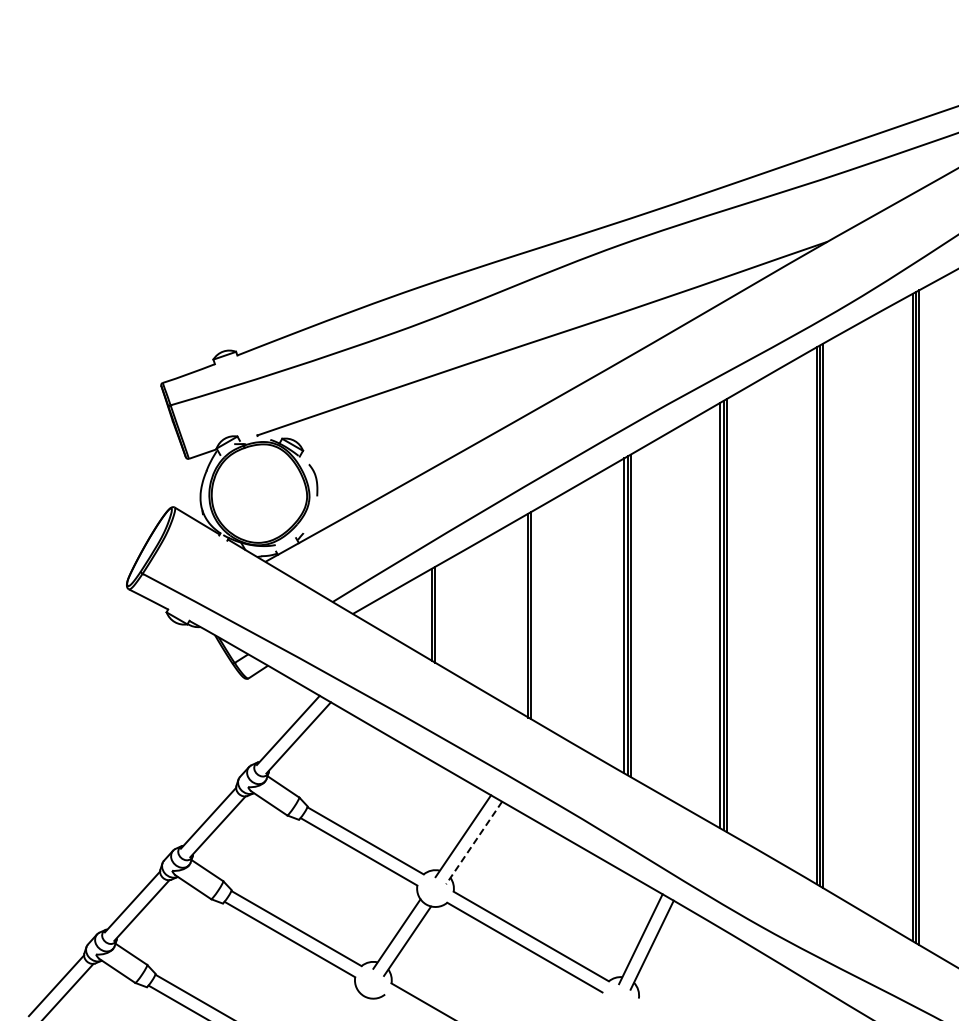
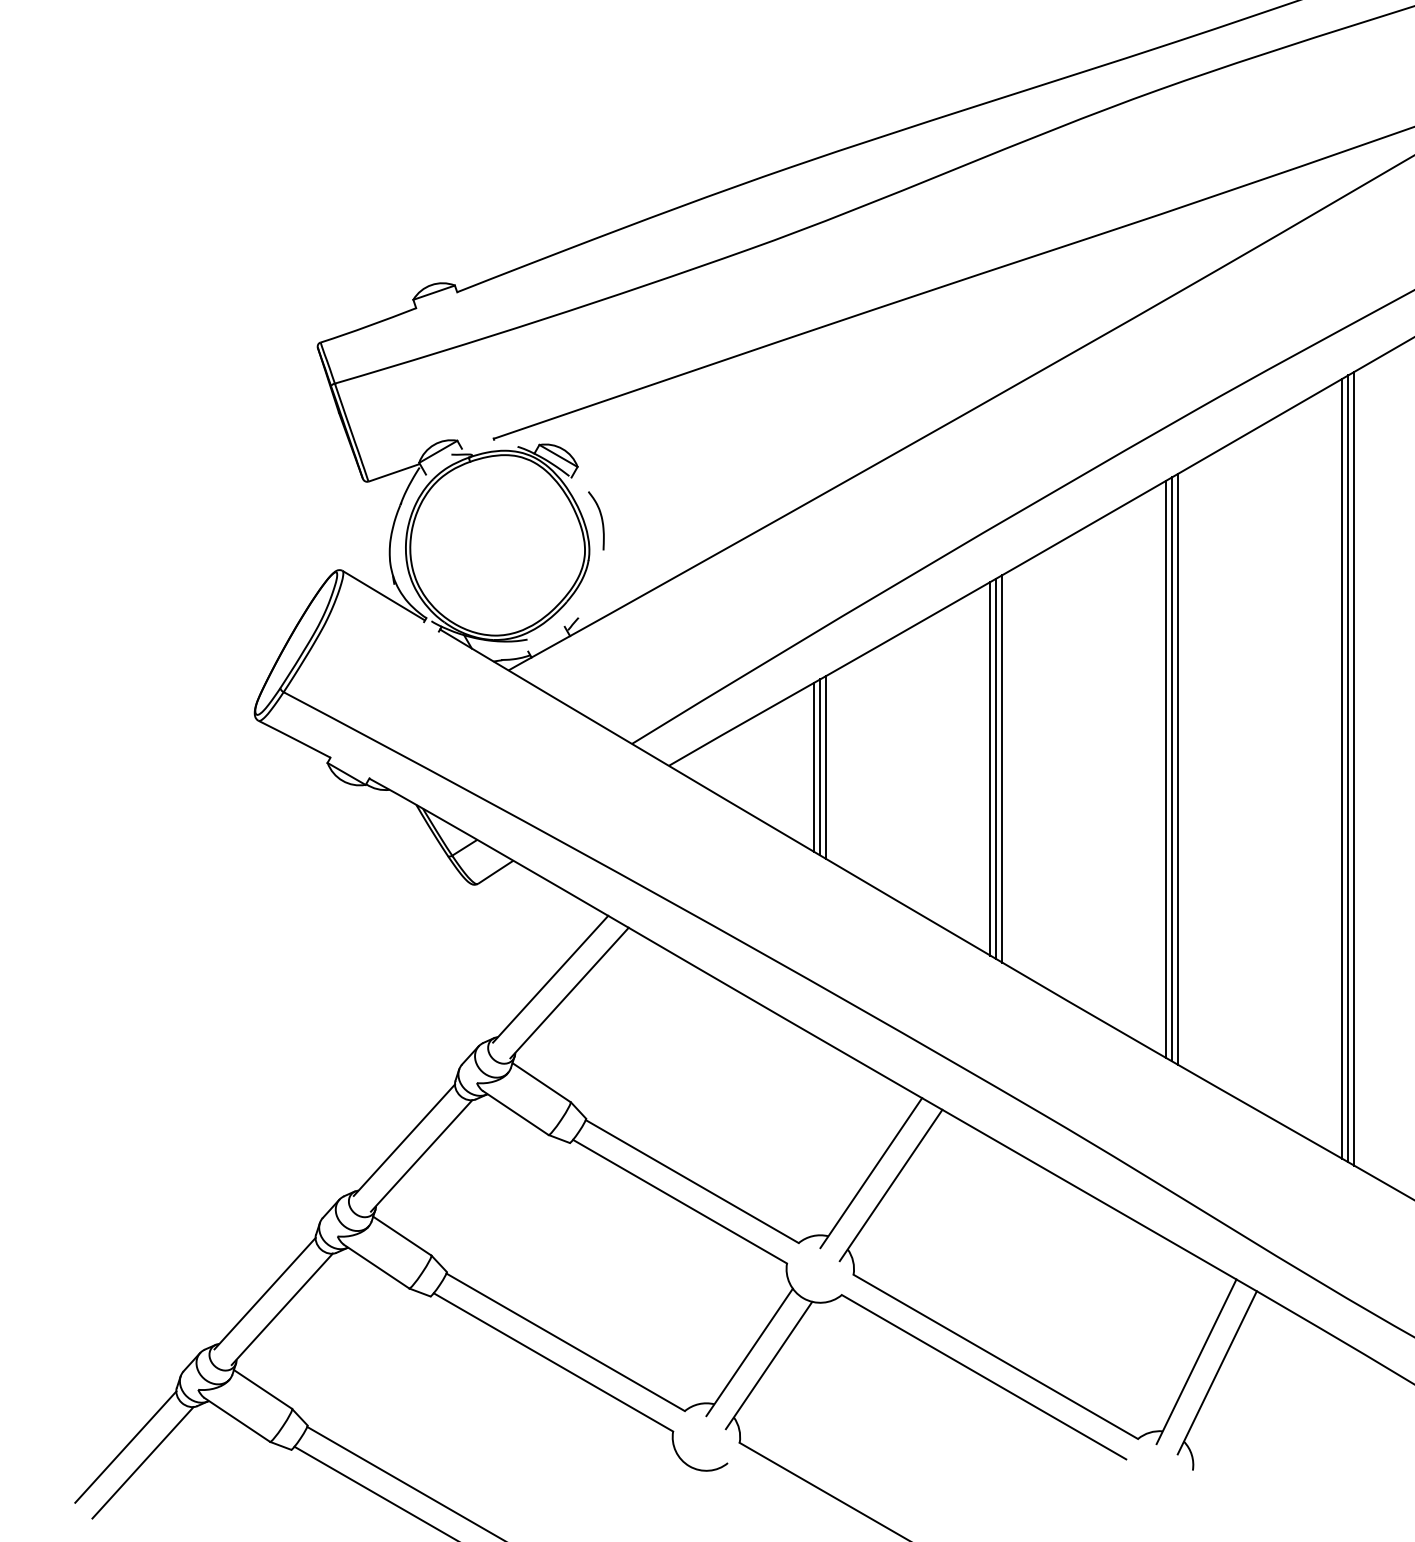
line: (438, 614) -> (825, 766), added
line: (534, 615) -> (1001, 768), added
line: (474, 842) -> (891, 1184), dashed -> solid

